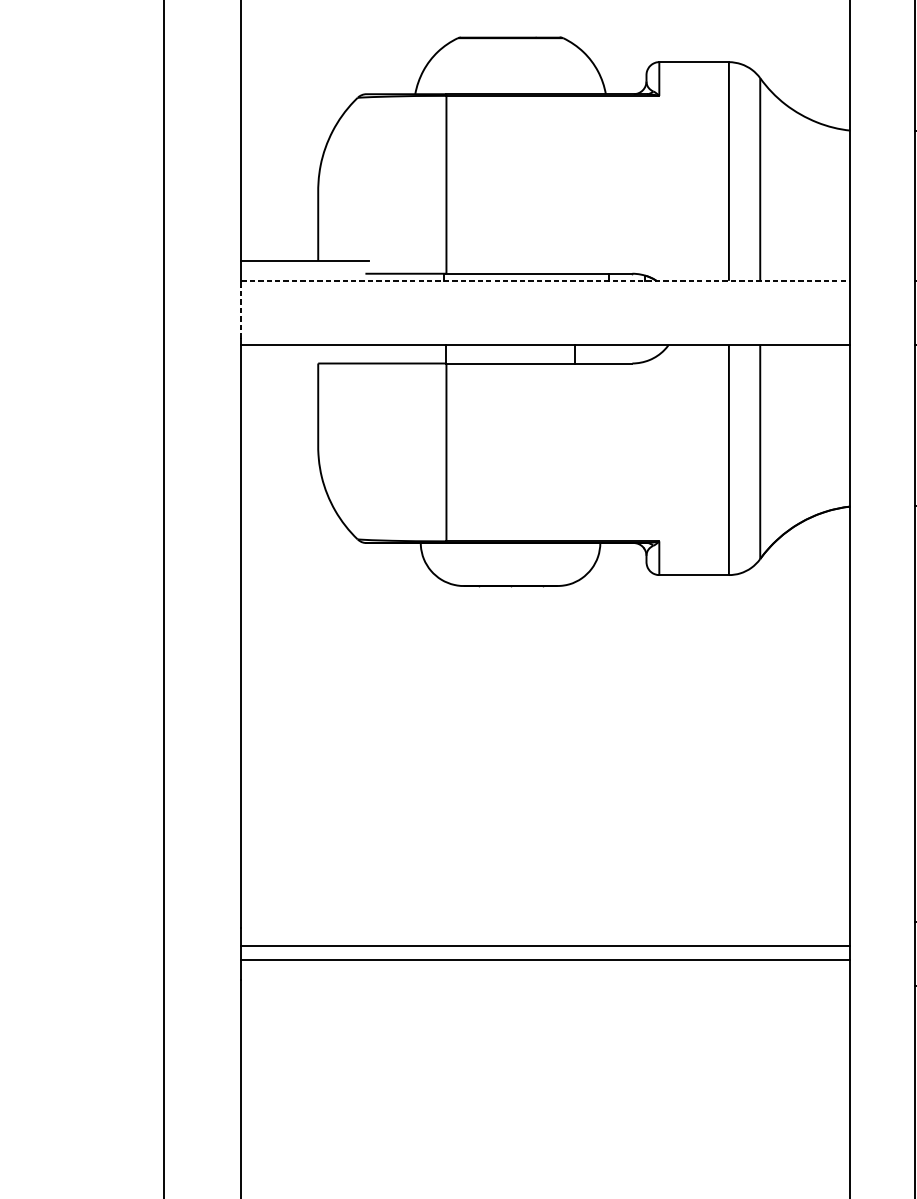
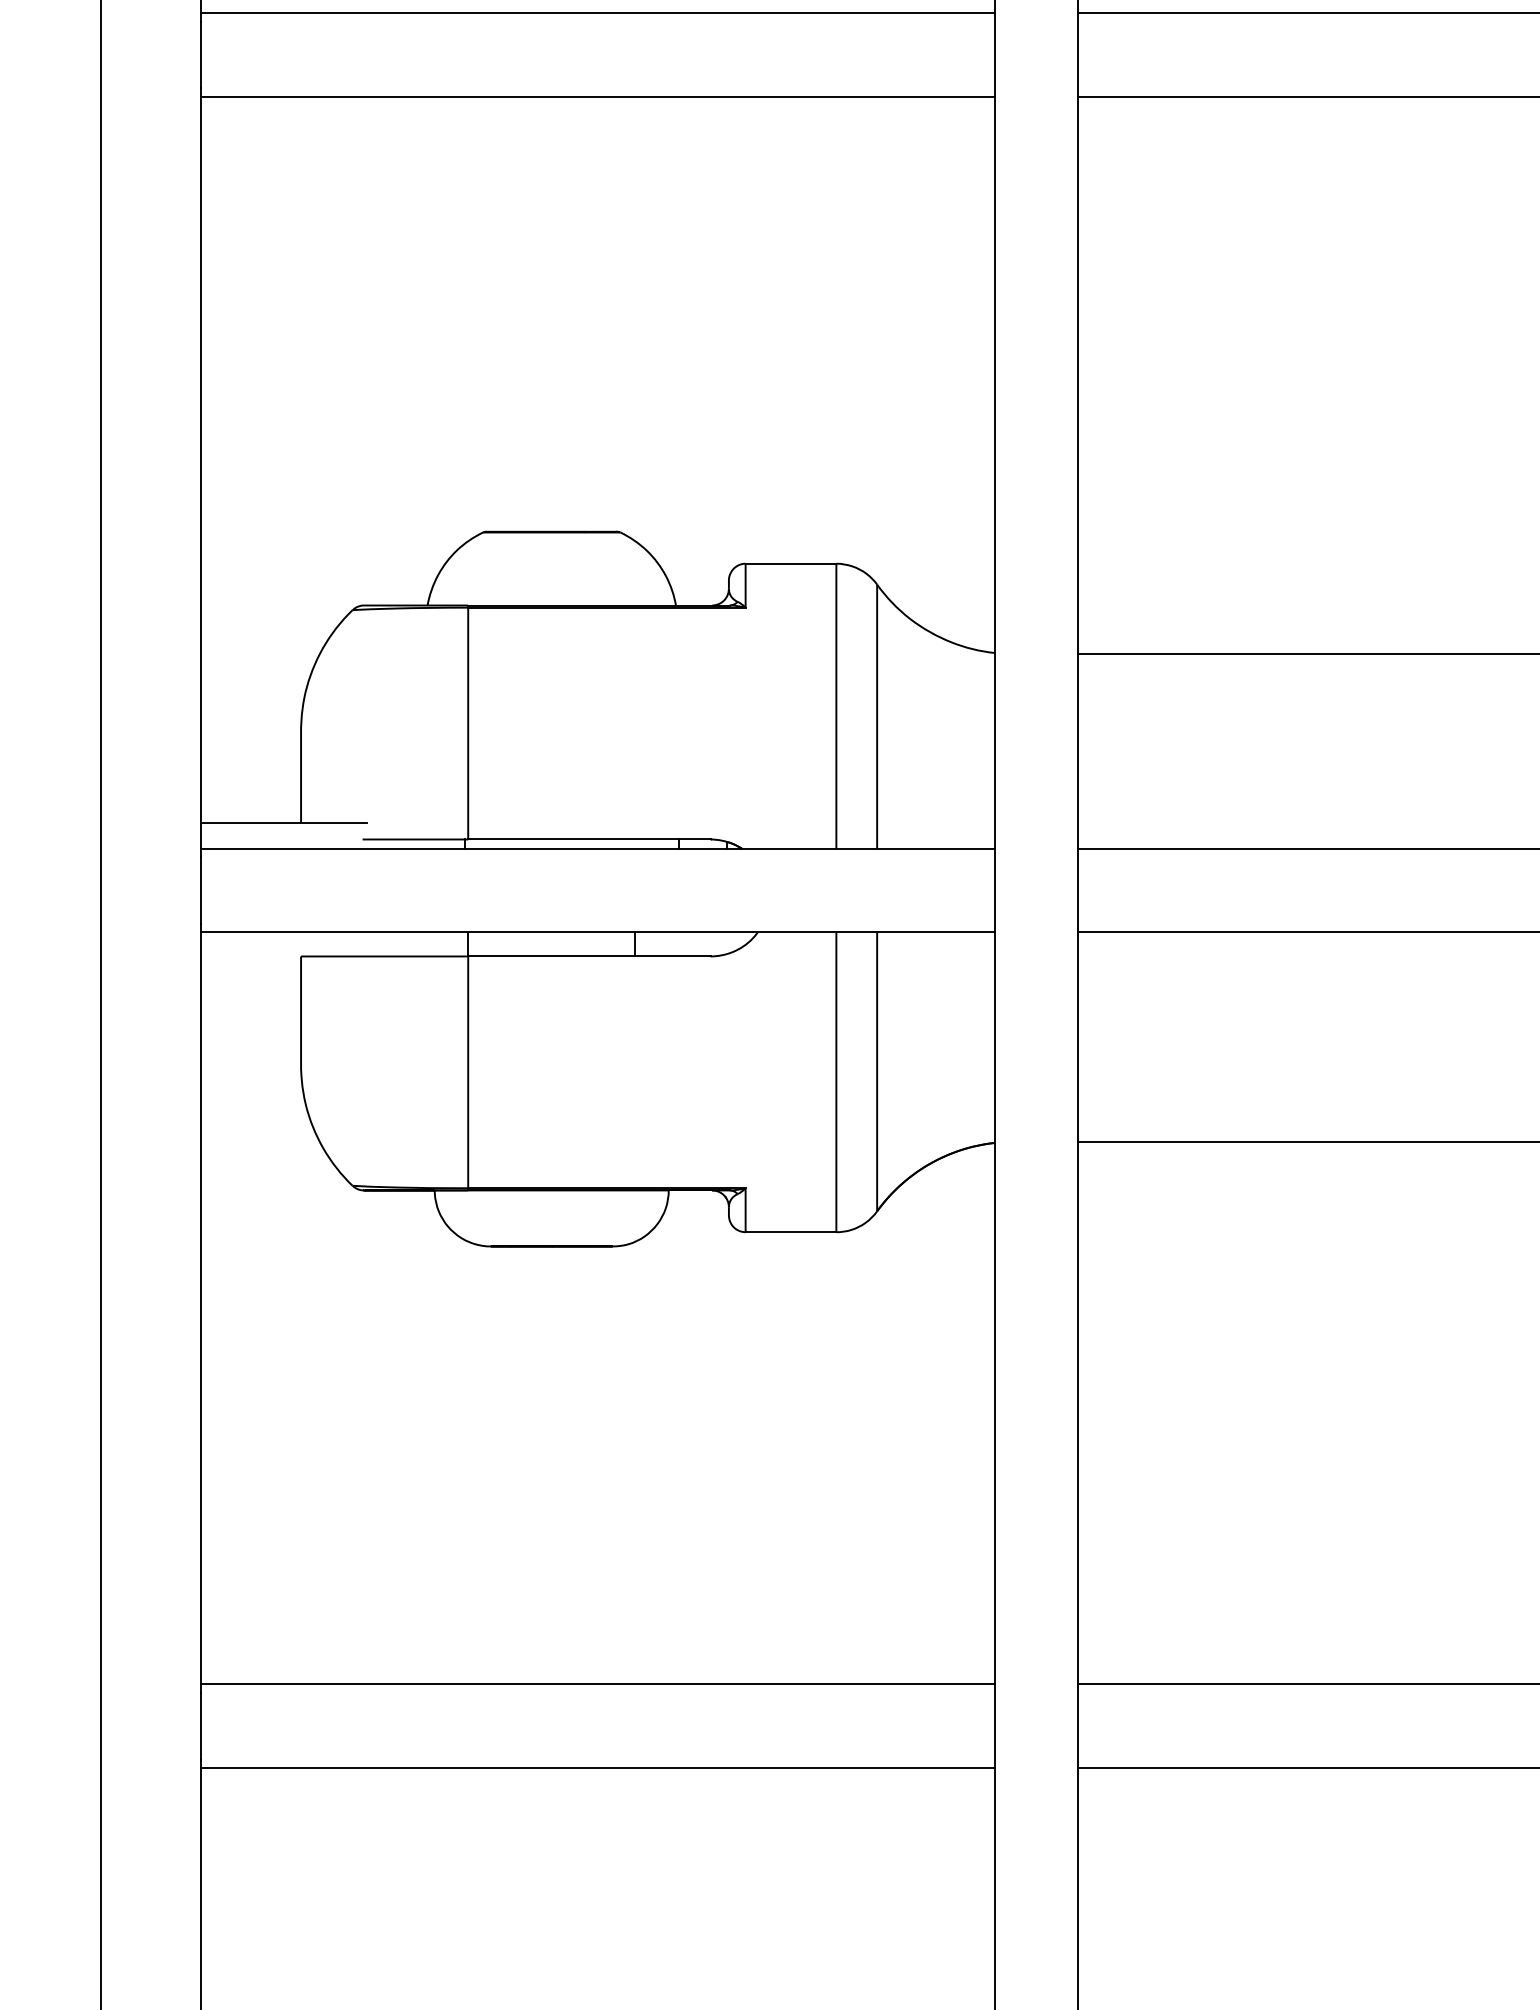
line: (545, 280) -> (597, 848), dashed -> solid
line: (241, 312) -> (200, 890), dashed -> solid
line: (545, 946) -> (597, 1768), moved
line: (545, 959) -> (597, 1684), moved

